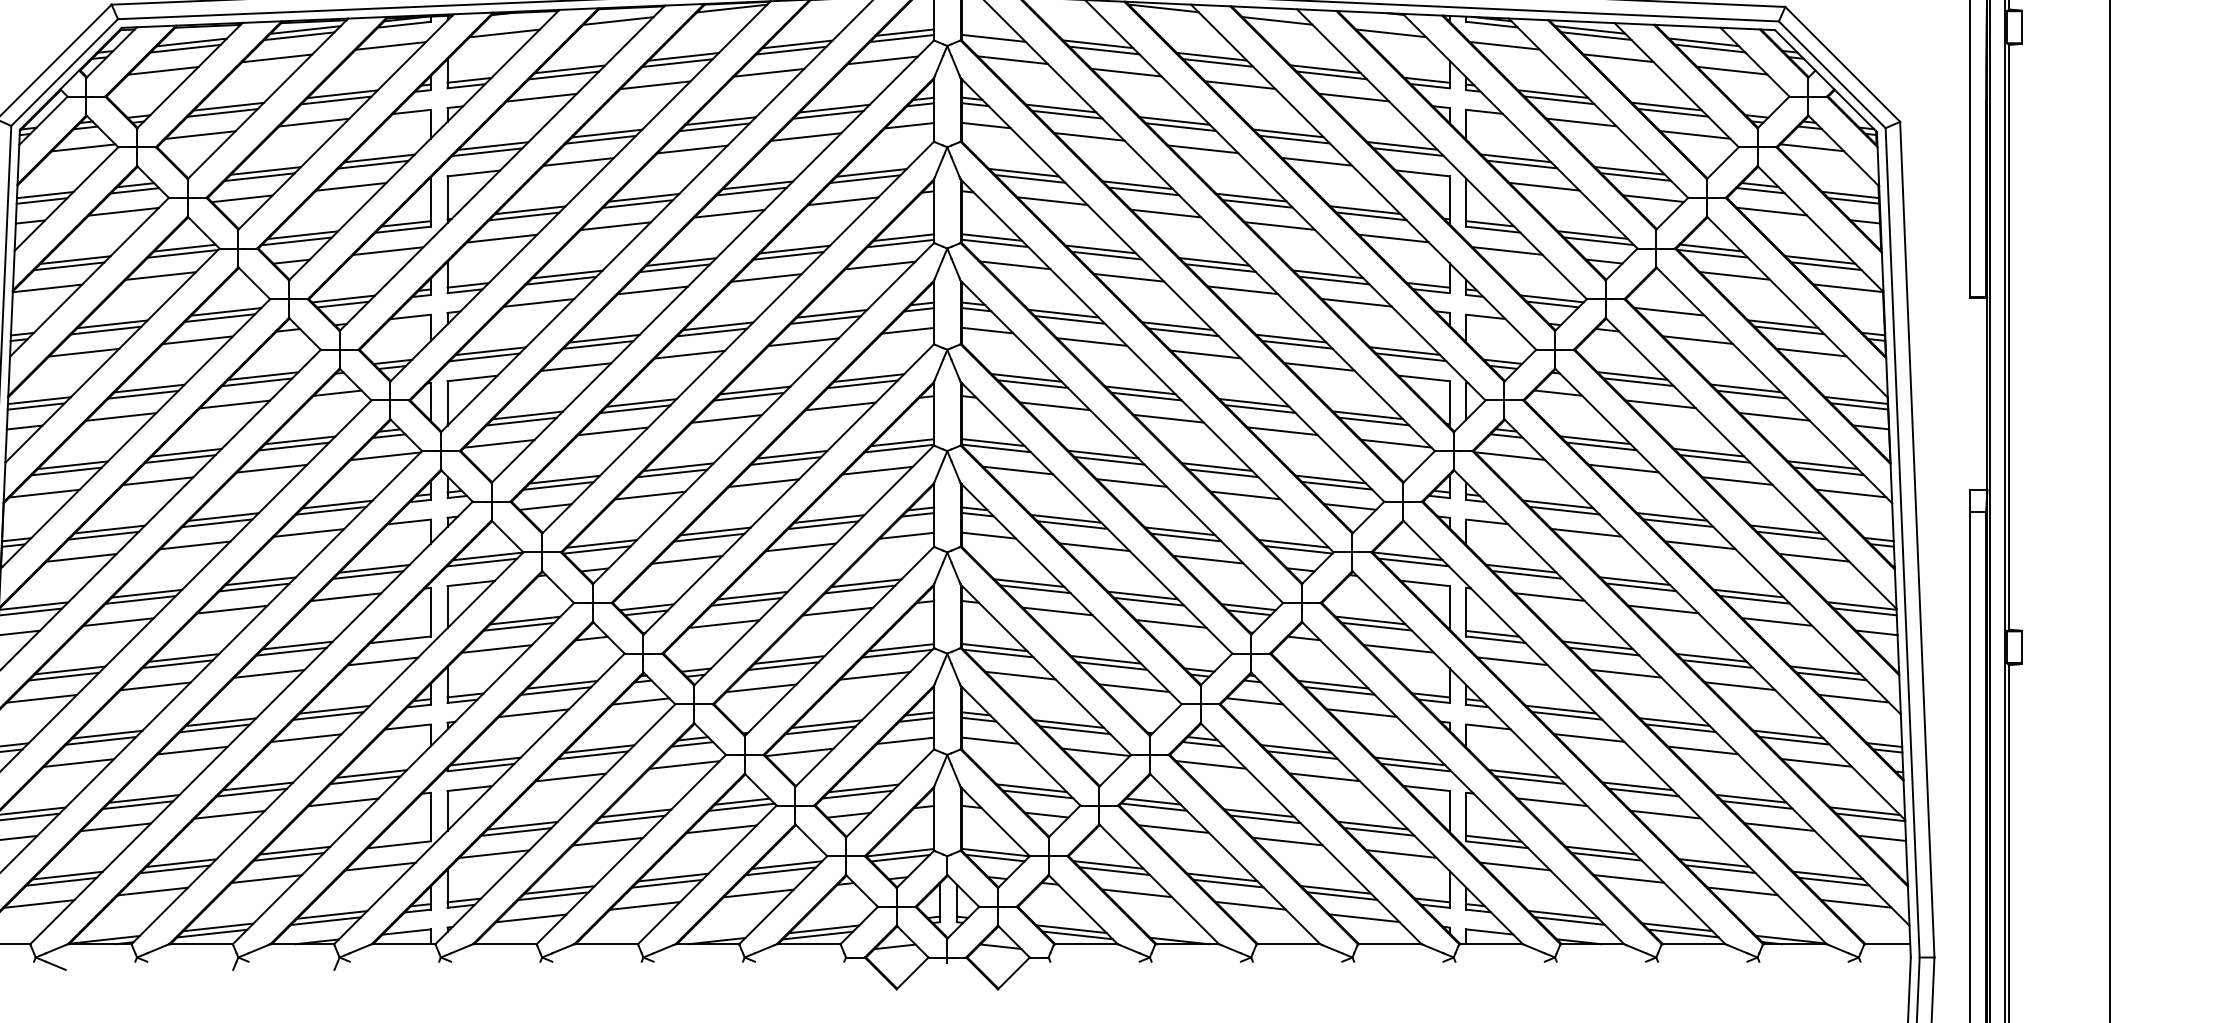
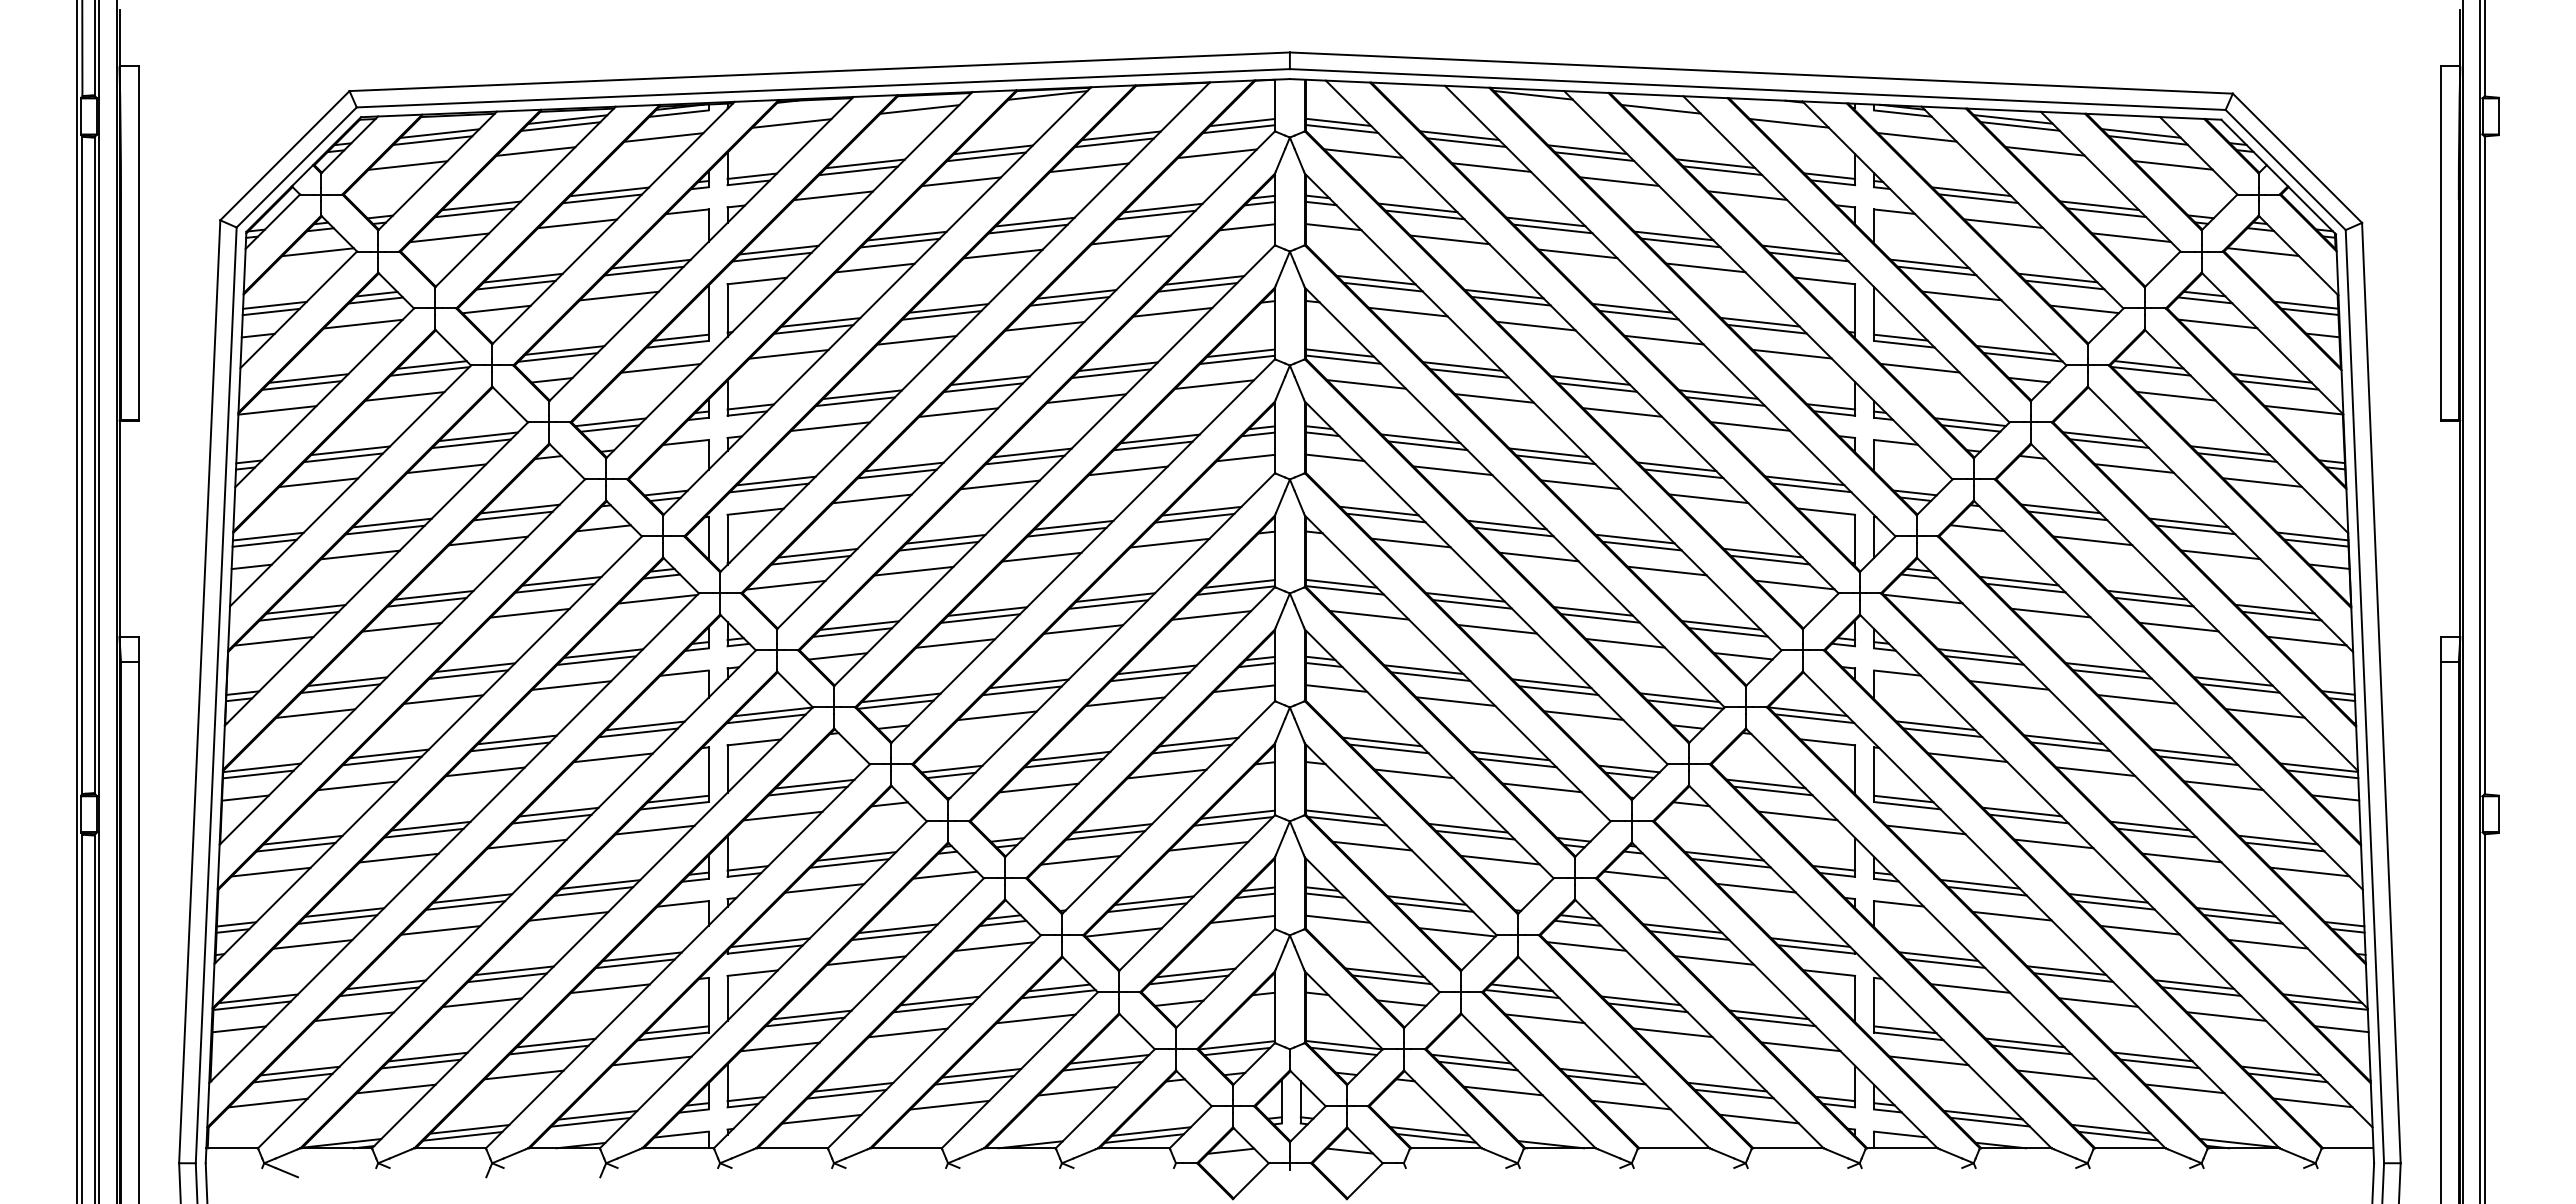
line: (990, 31) -> (1338, 121), added
line: (1675, 317) -> (2109, 443), added
line: (403, 633) -> (677, 798), added
line: (402, 838) -> (676, 1029), added

